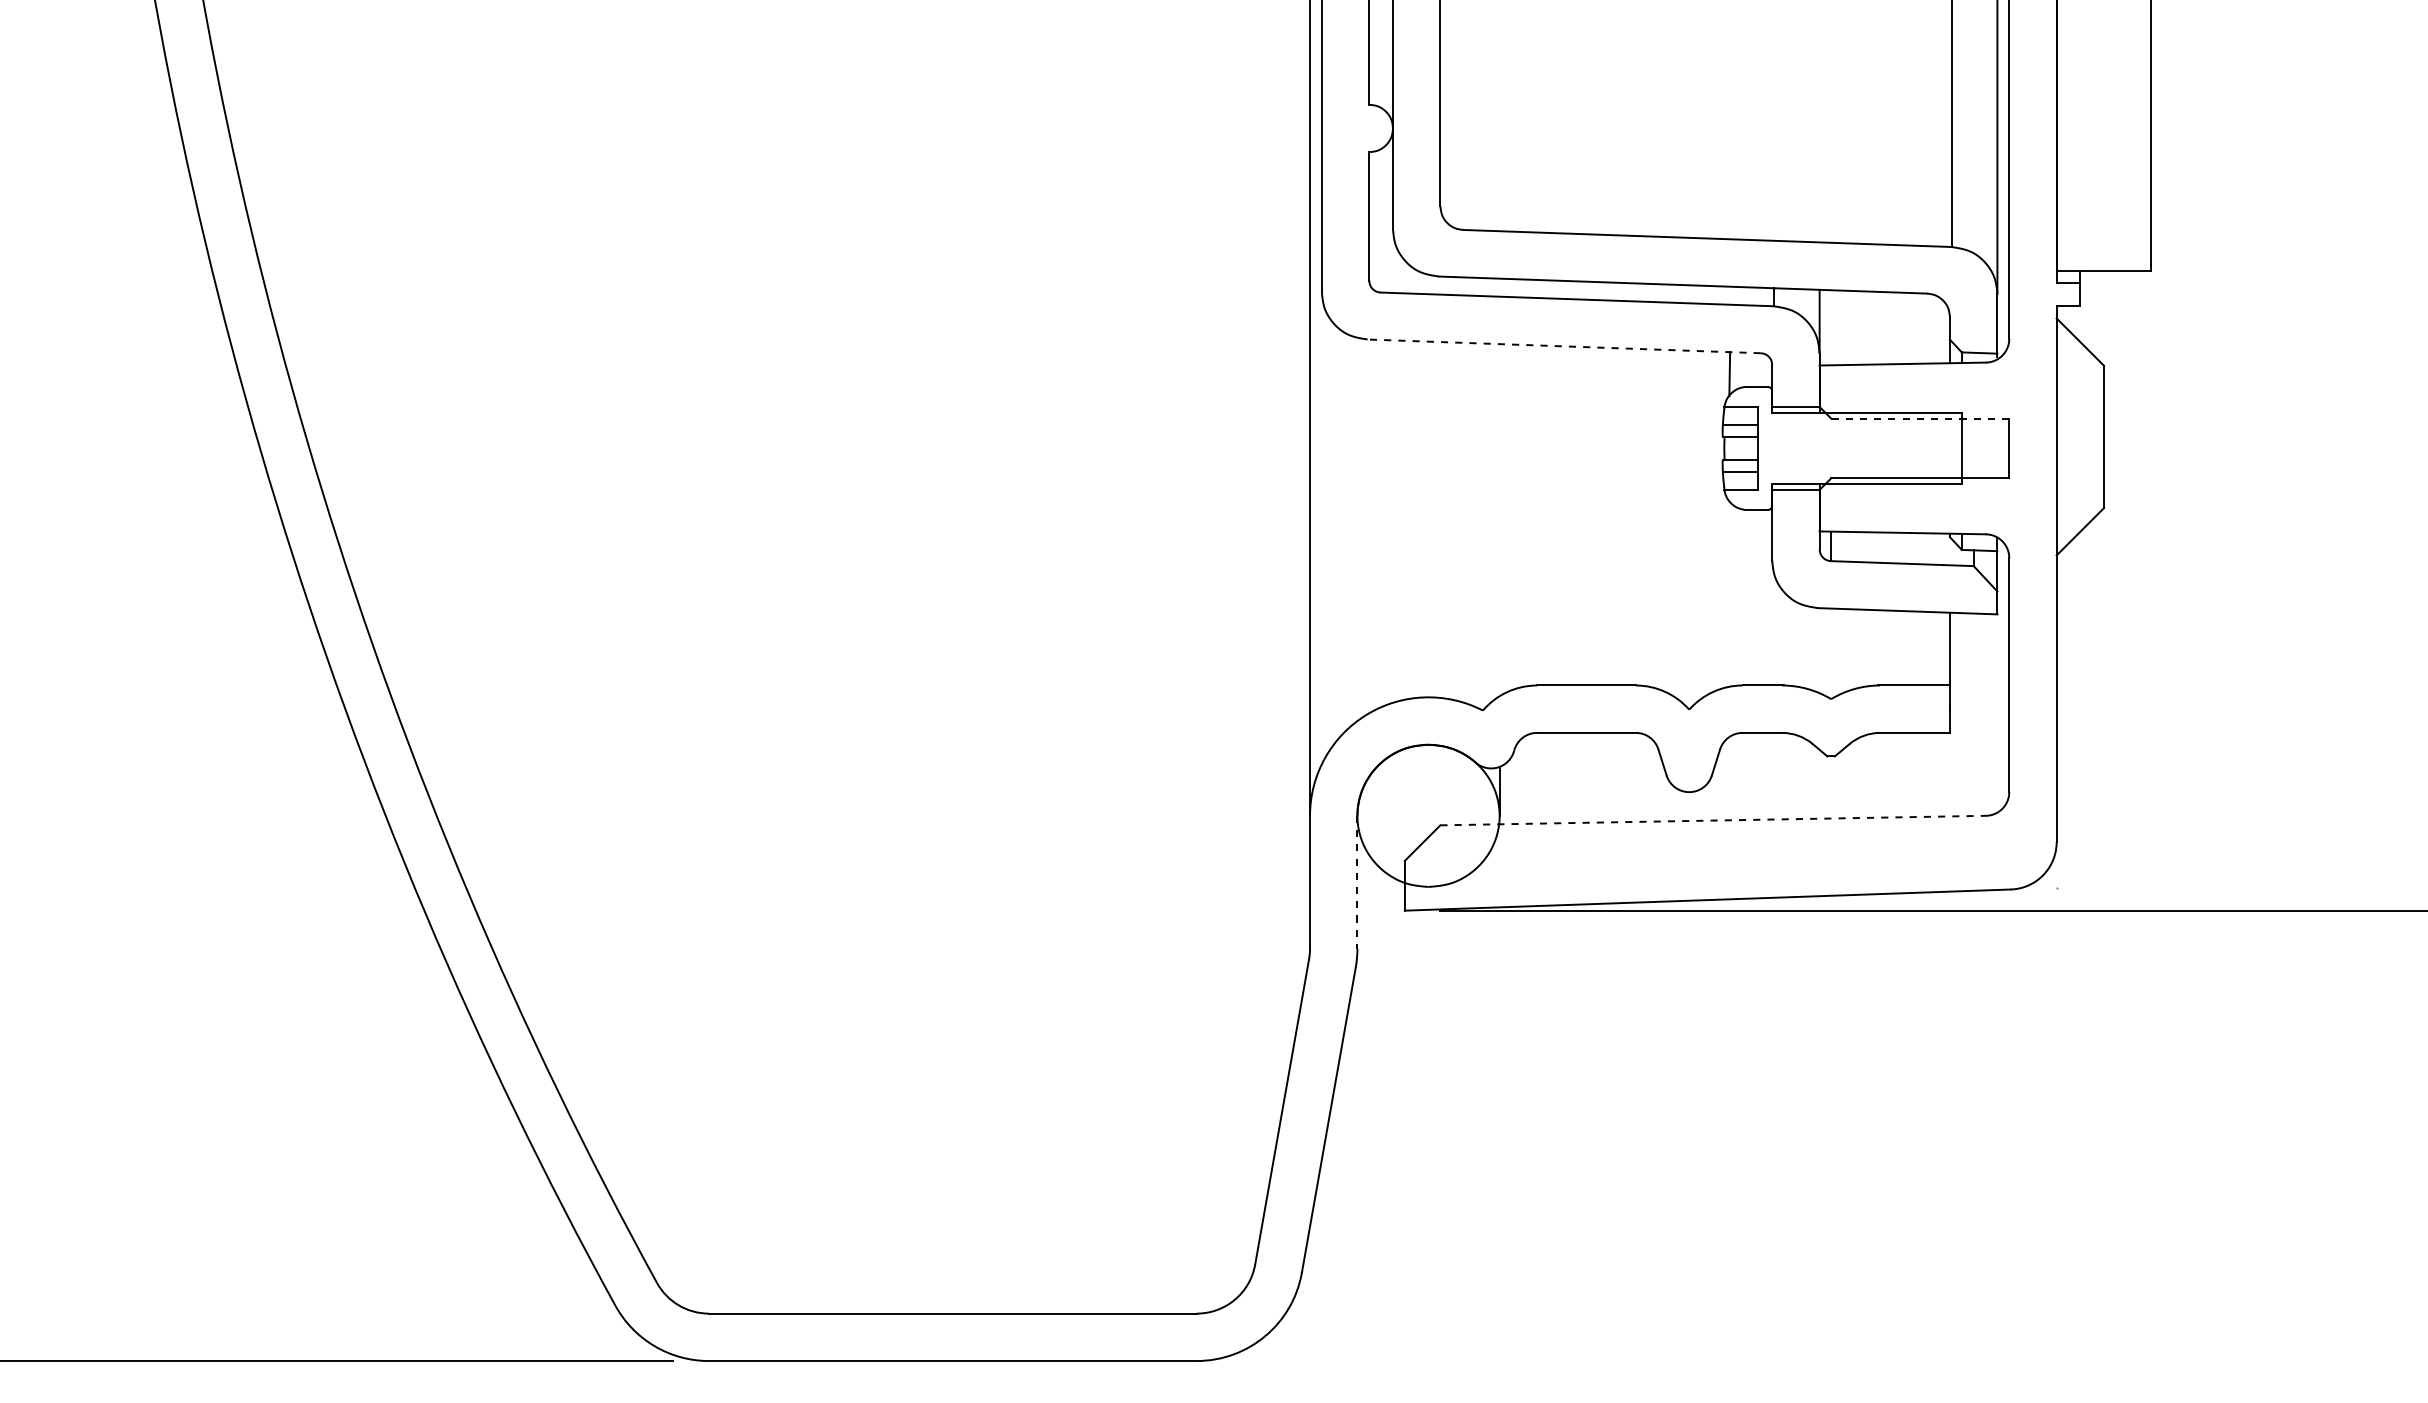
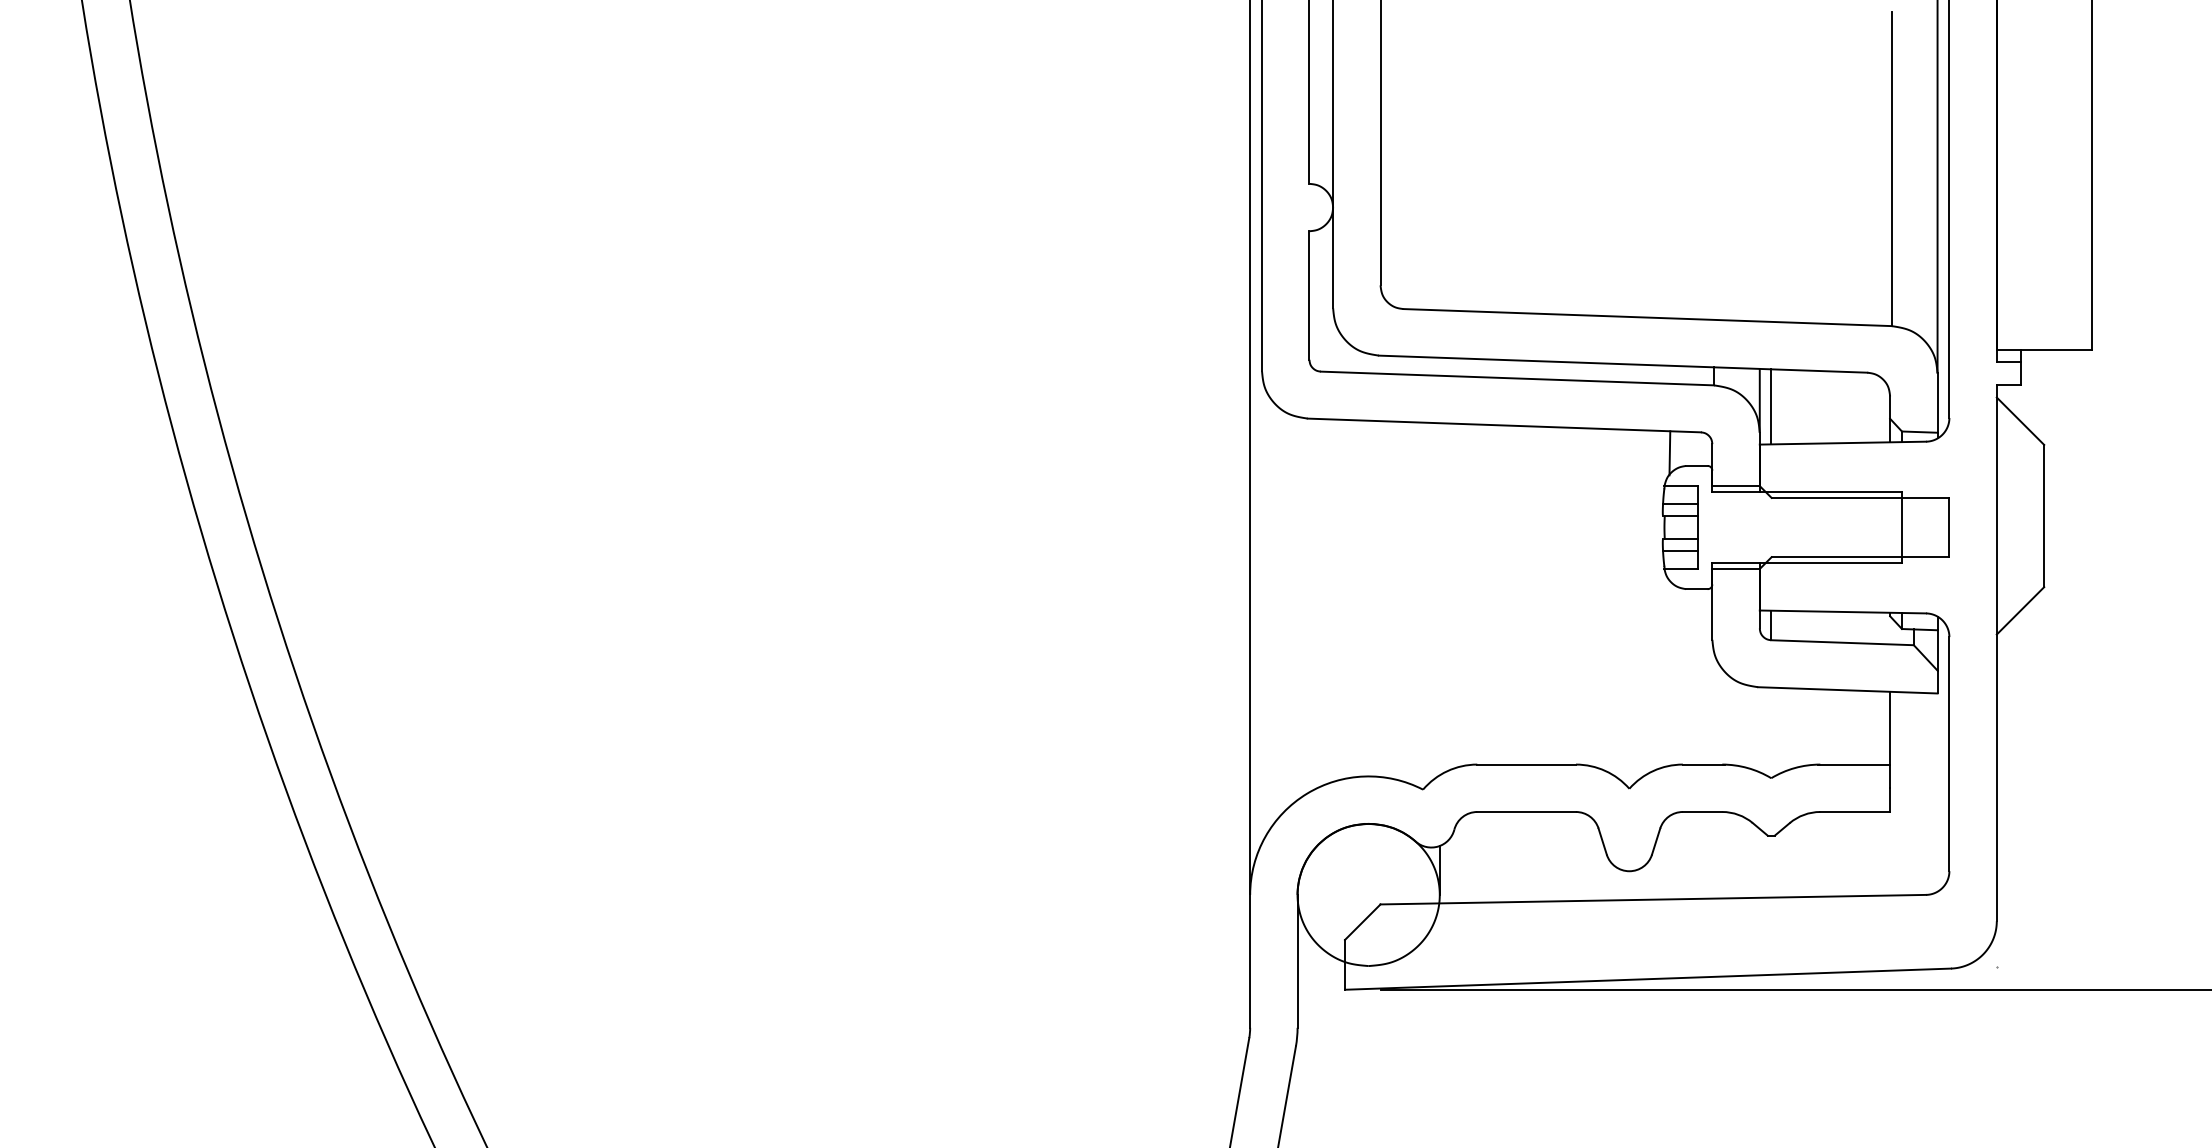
line: (1831, 327) -> (1771, 406), added
line: (1564, 346) -> (1504, 425), dashed -> solid
line: (1920, 418) -> (1860, 497), dashed -> solid
line: (1713, 820) -> (1653, 899), dashed -> solid
line: (1357, 882) -> (1297, 961), dashed -> solid

